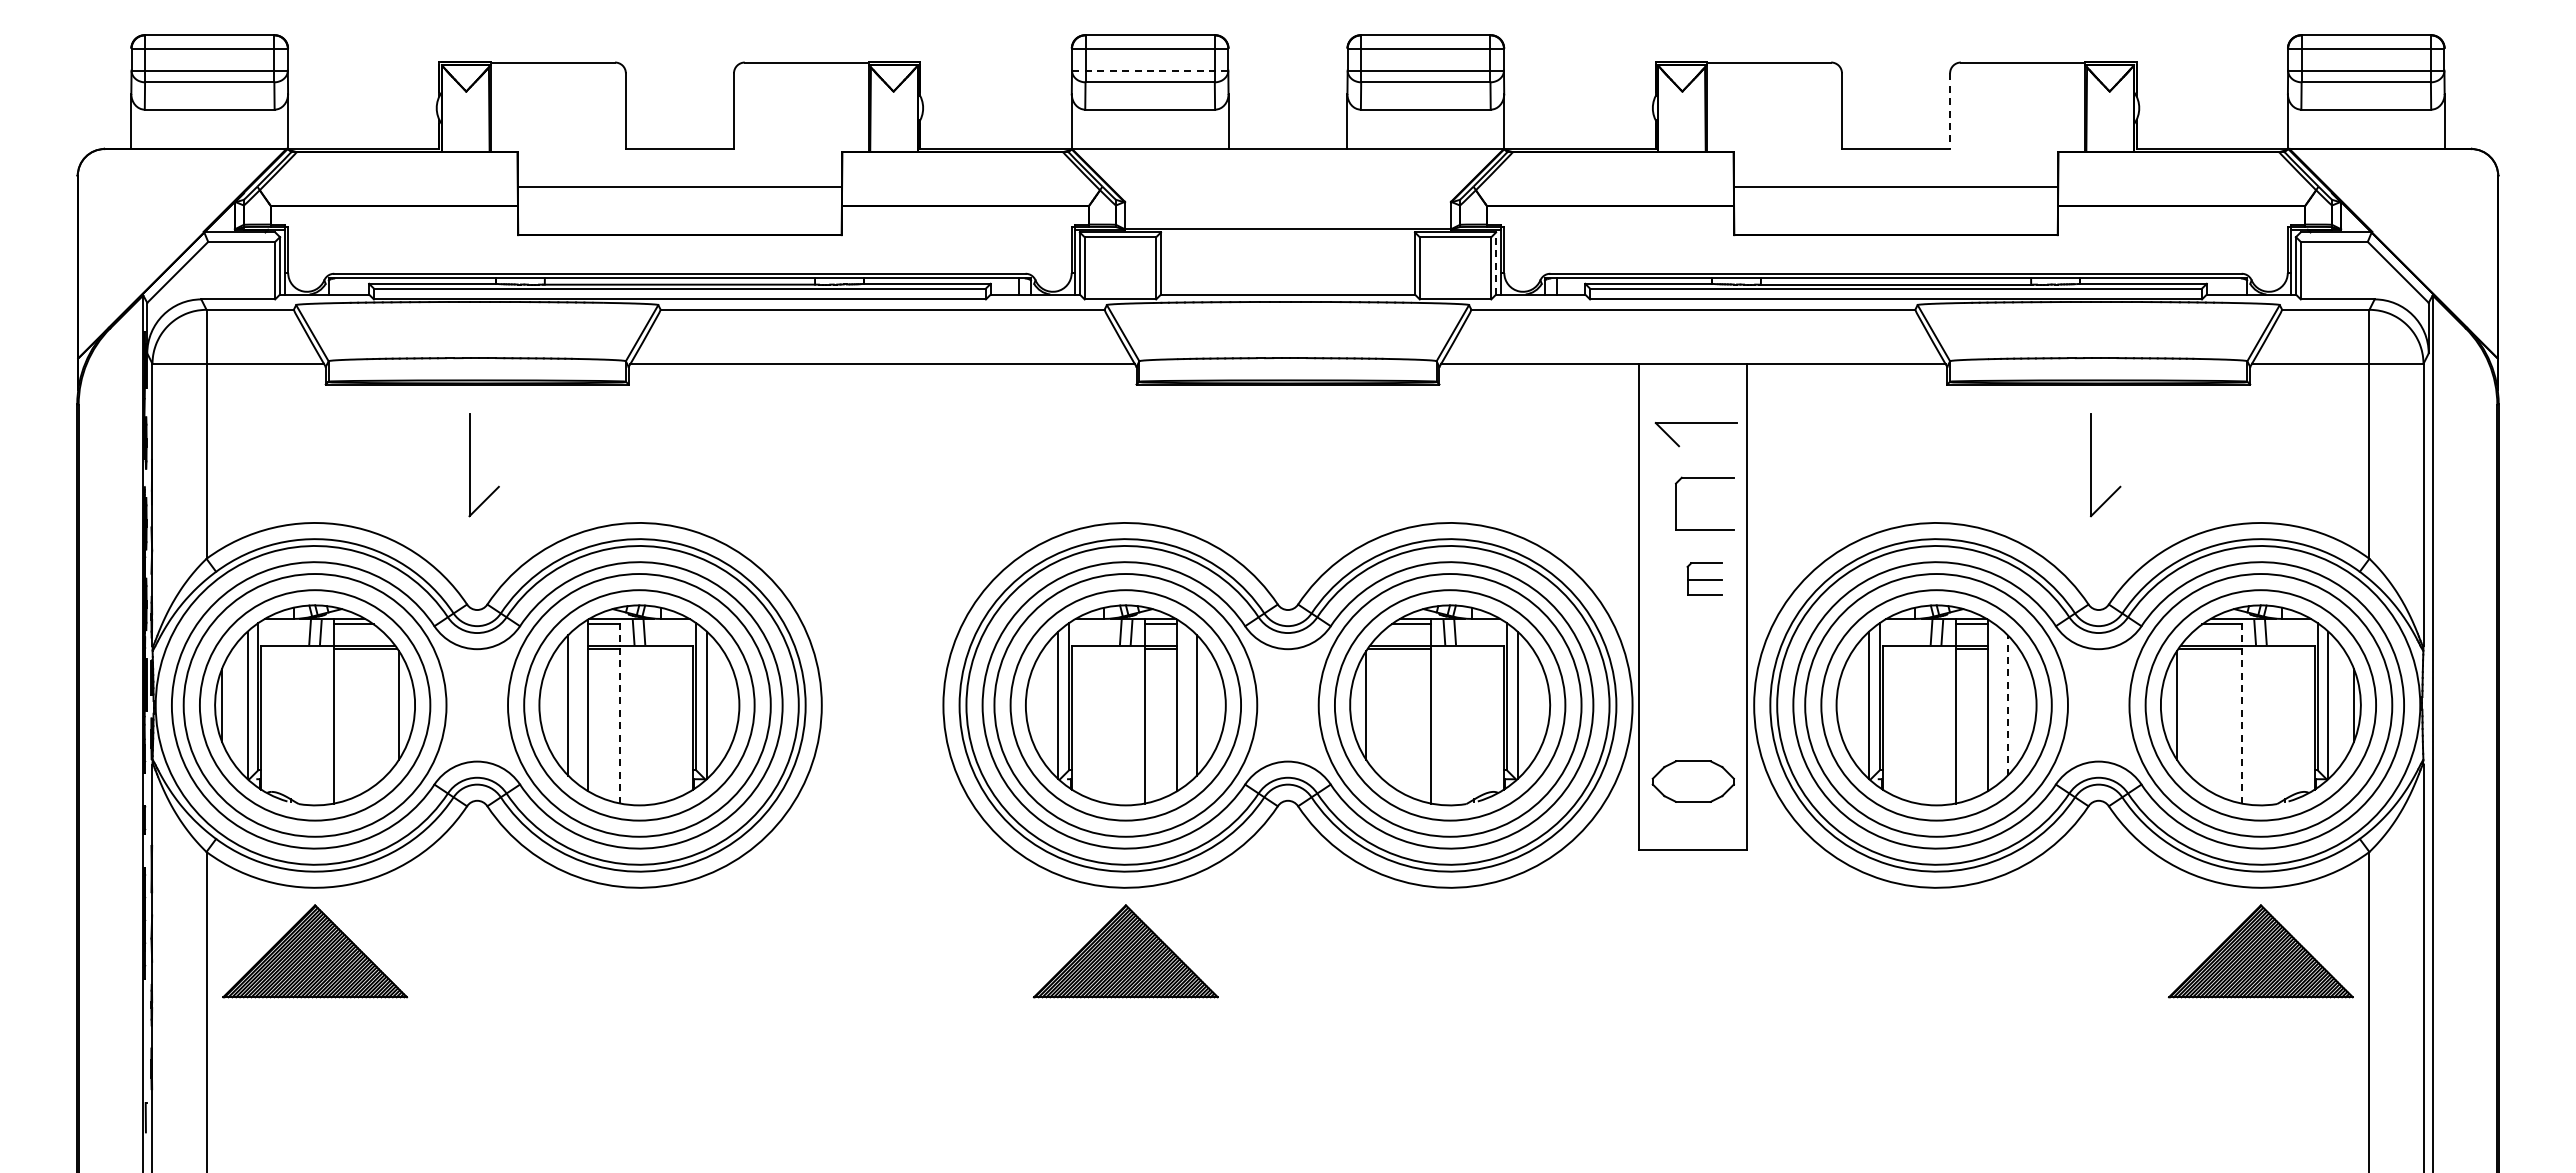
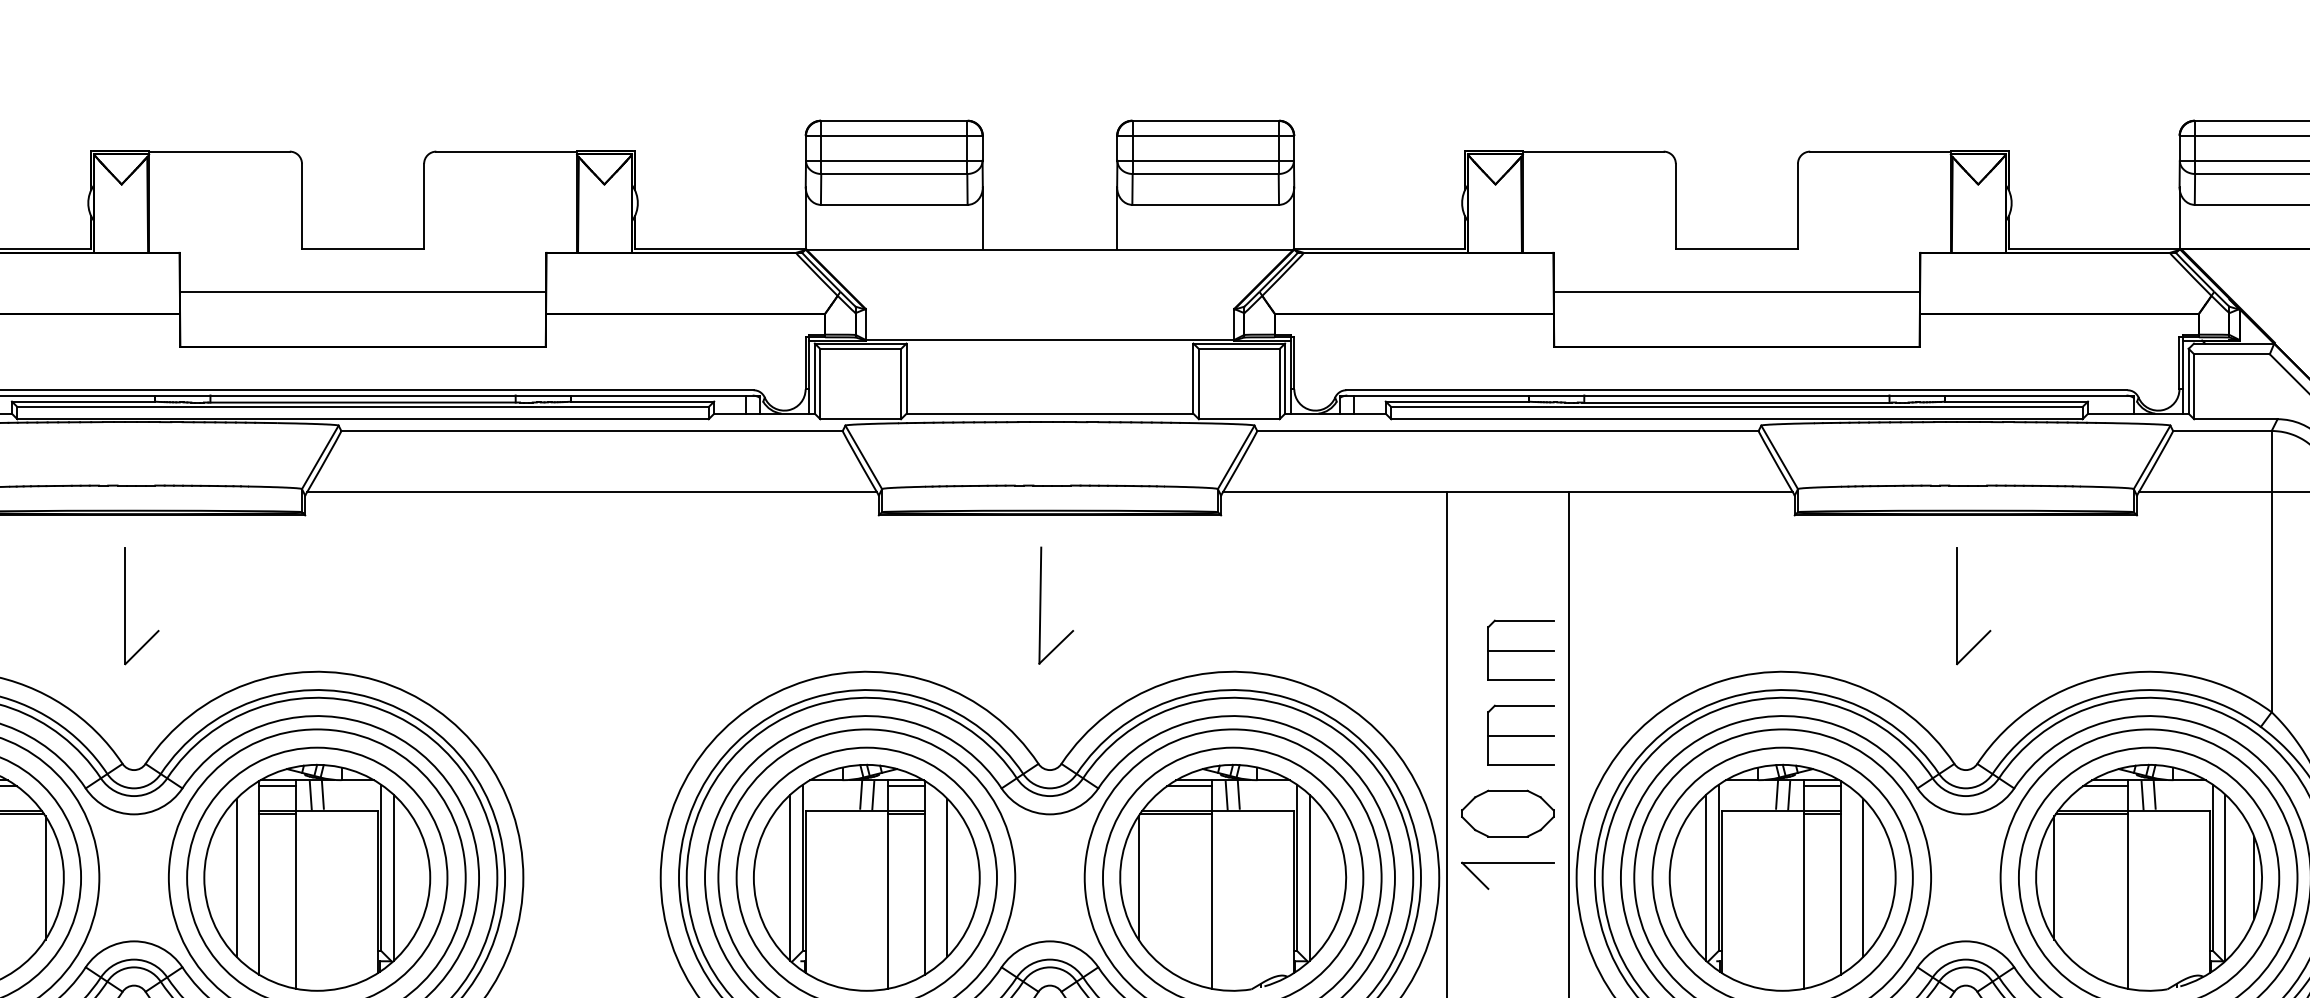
line: (1149, 70) -> (893, 160), dashed -> solid
line: (1950, 111) -> (1798, 206), dashed -> solid
line: (1496, 263) -> (1285, 378), dashed -> solid
part: (1695, 423) -> (1506, 863), moved
part: (1280, 464) -> (1041, 605), added
line: (1704, 504) -> (1520, 650), added
part: (1704, 578) -> (1520, 734), size x1.67
line: (2007, 704) -> (1862, 876), dashed -> solid
line: (620, 710) -> (295, 883), dashed -> solid
line: (2241, 710) -> (2127, 883), dashed -> solid
part: (1692, 781) -> (1506, 813), moved

